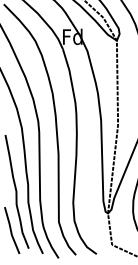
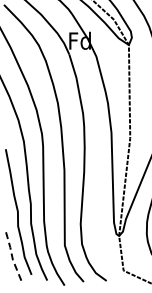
line: (10, 231) -> (11, 255), solid -> dashed

